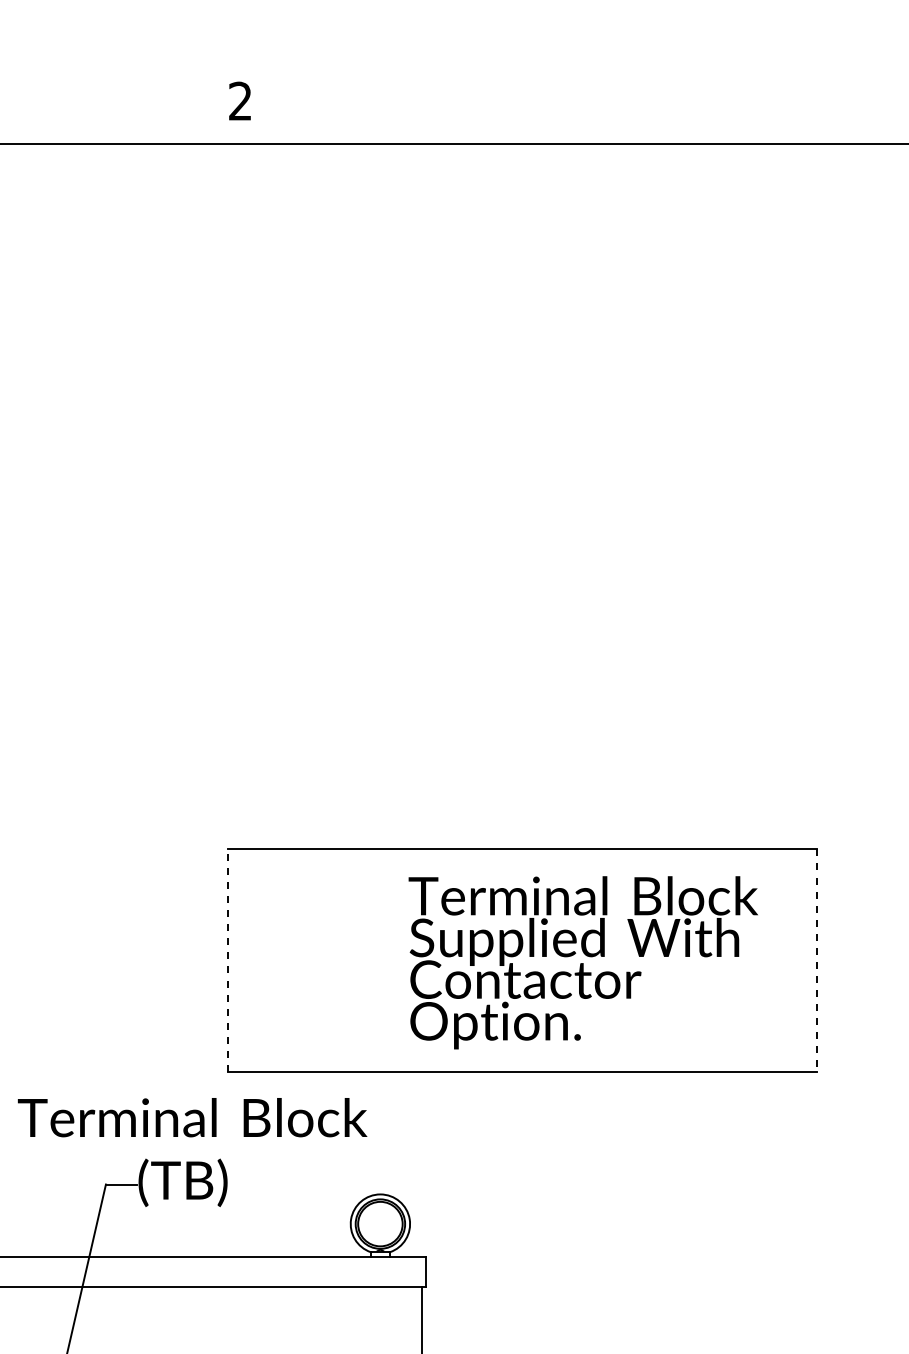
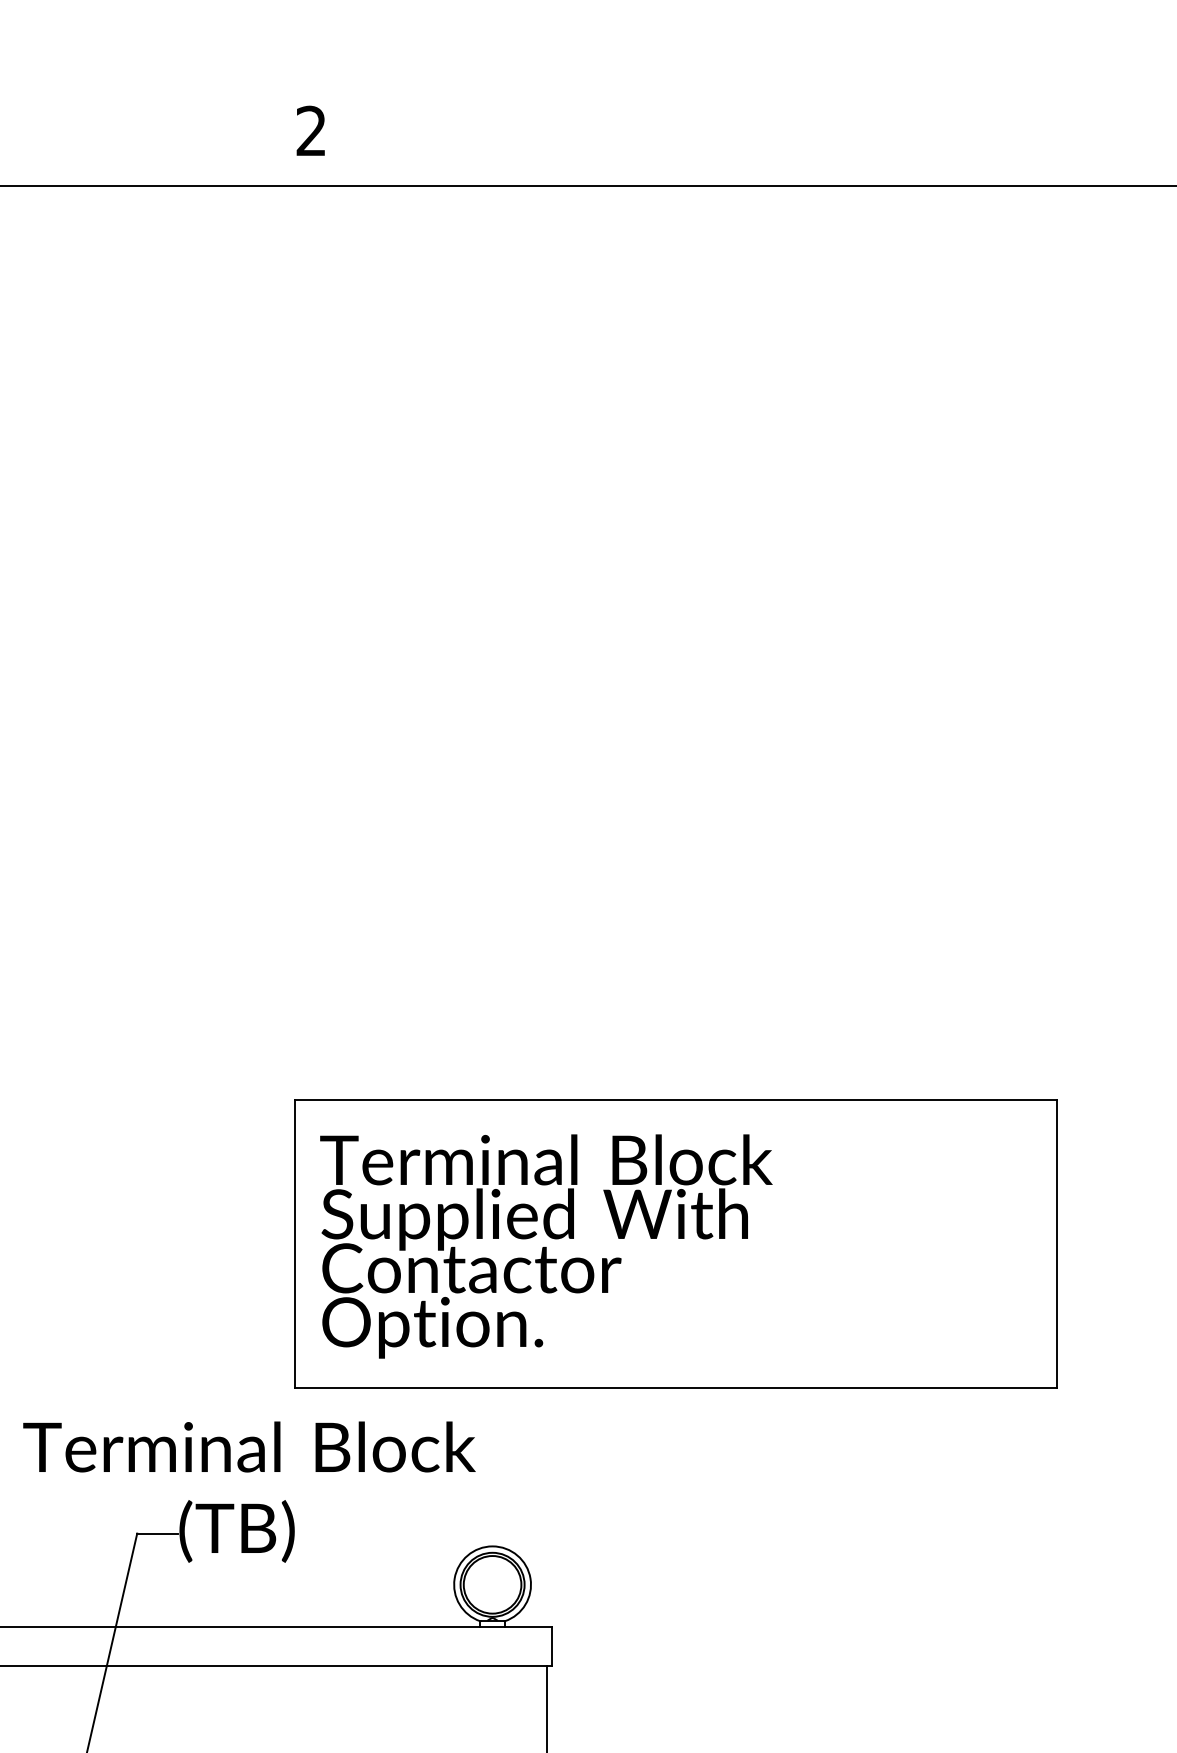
line: (228, 960) -> (295, 1243), dashed -> solid
line: (816, 961) -> (1057, 1244), dashed -> solid
text: (583, 962) -> (546, 1246), moved

